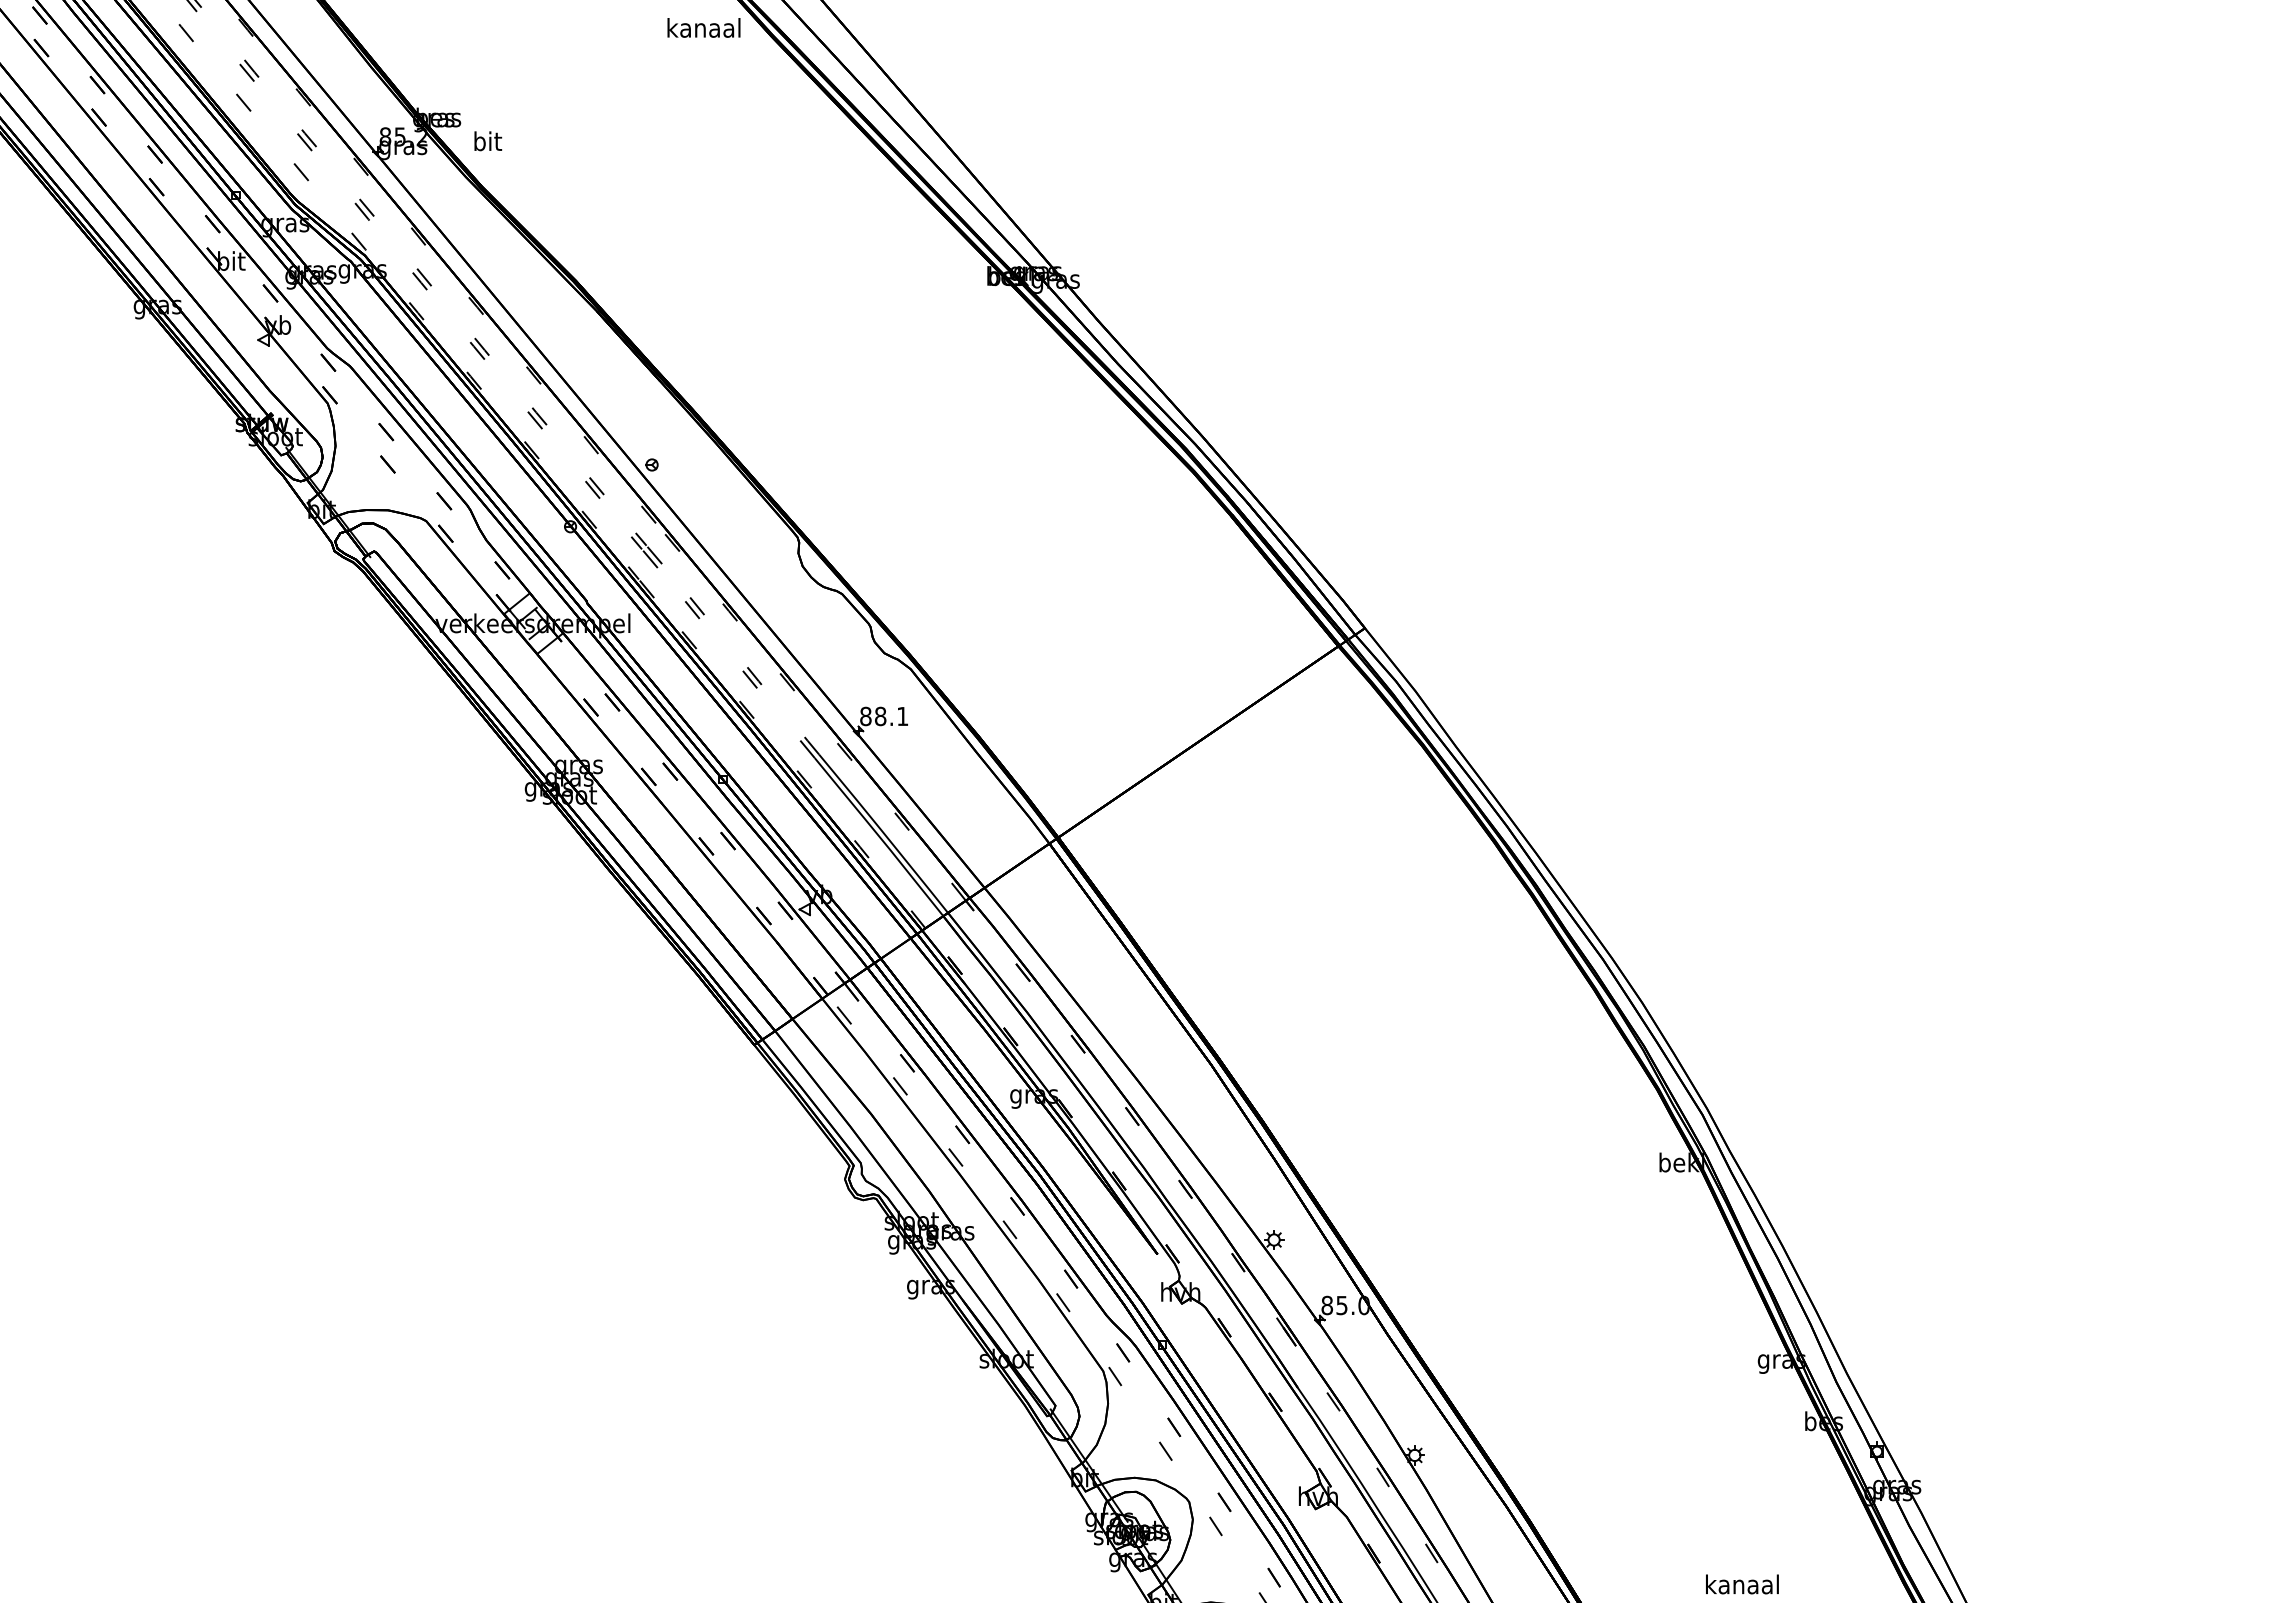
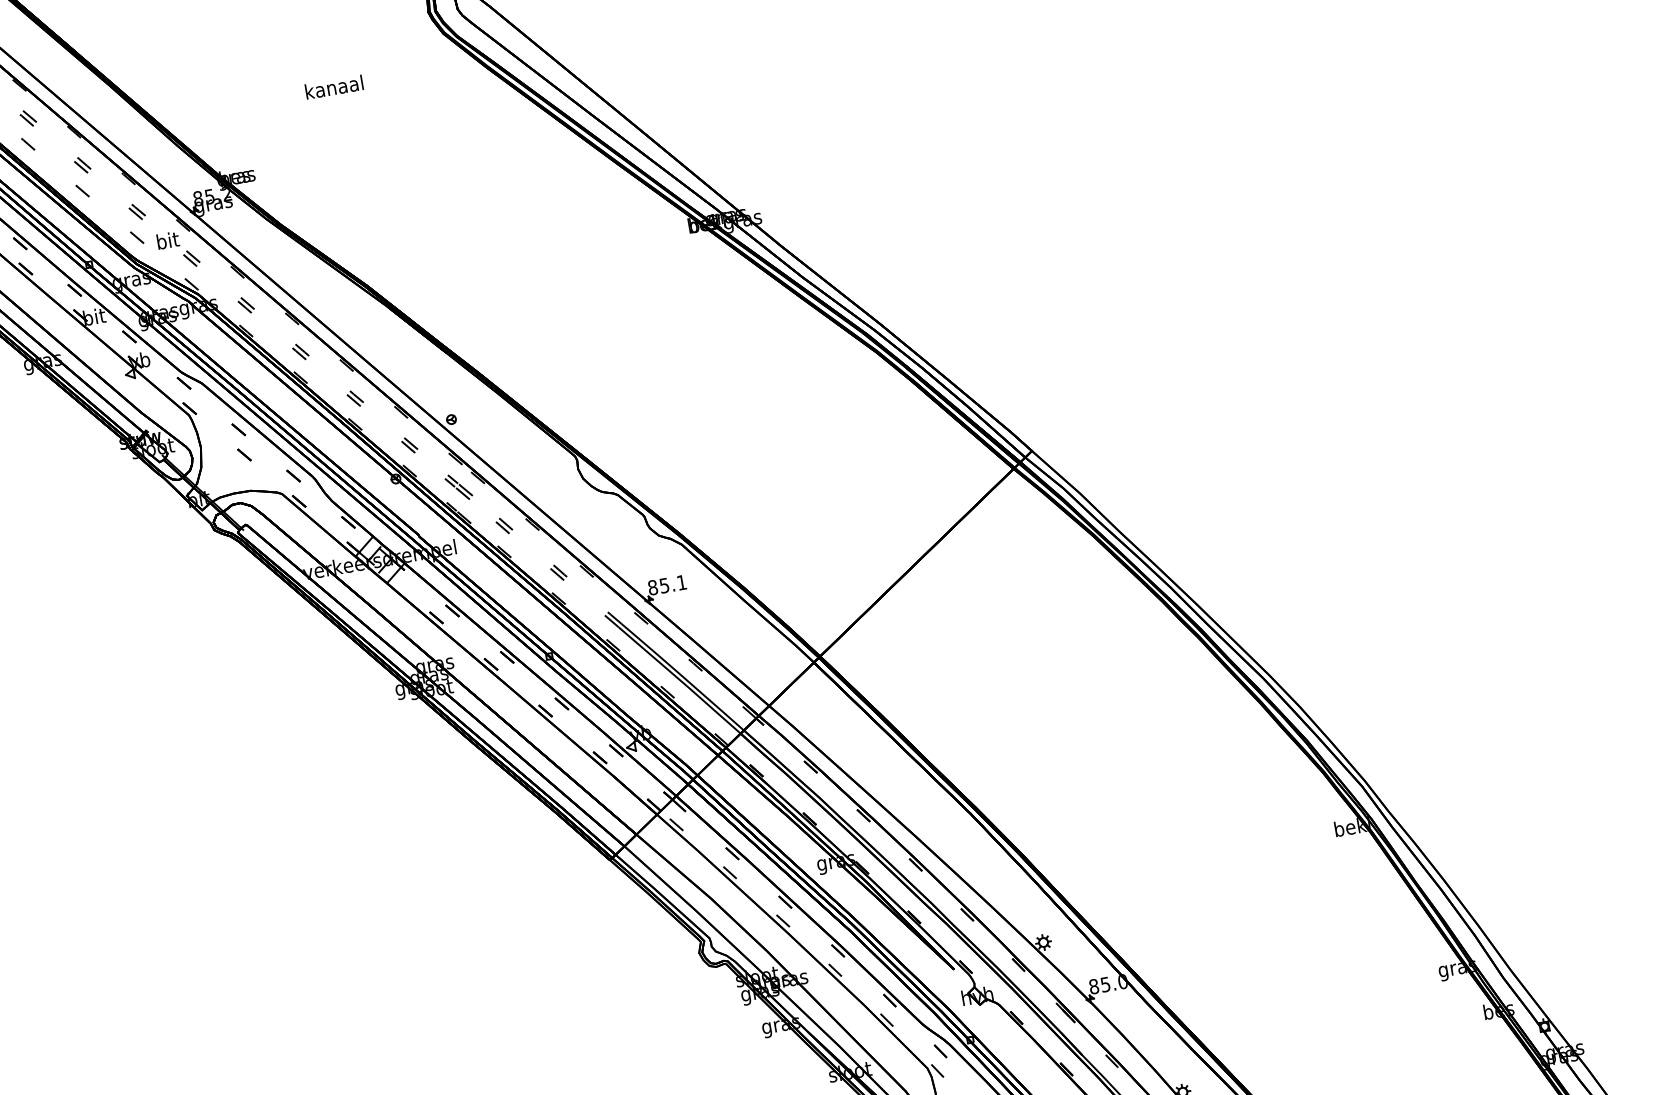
text: (703, 27) -> (333, 87), moved
text: (488, 141) -> (168, 240), moved
text: (880, 716) -> (664, 585), 88.1 -> 85.1

